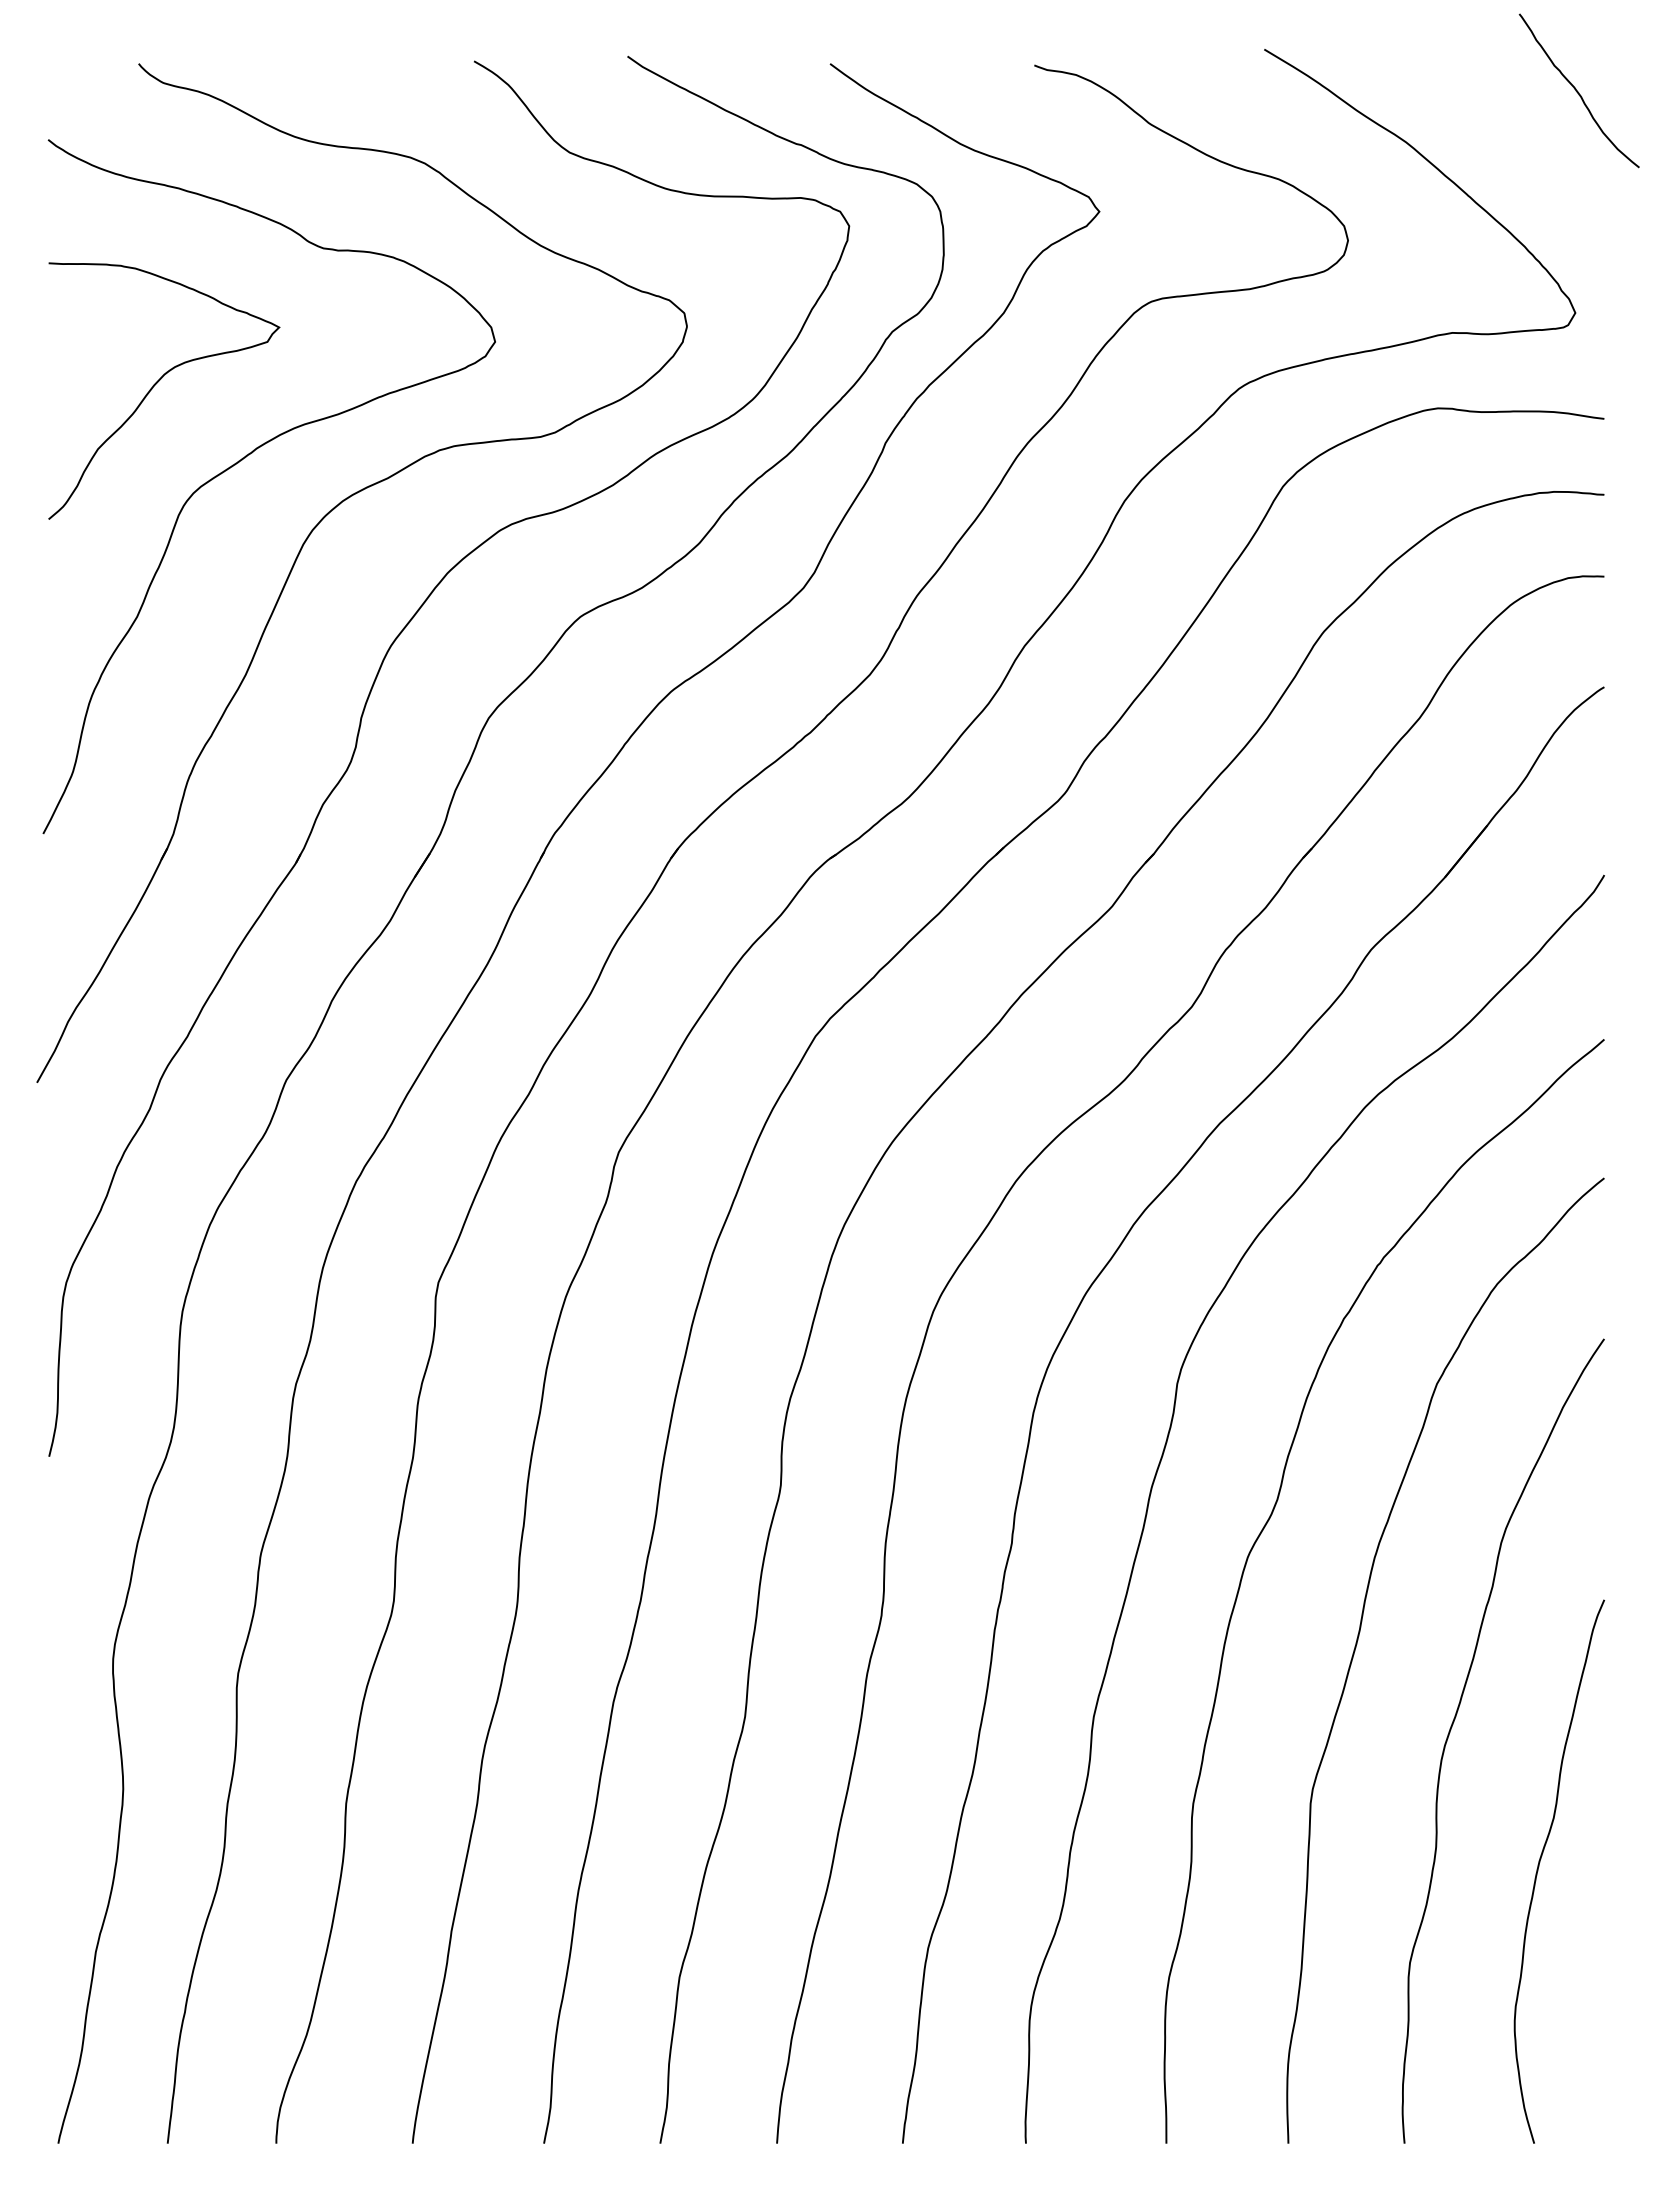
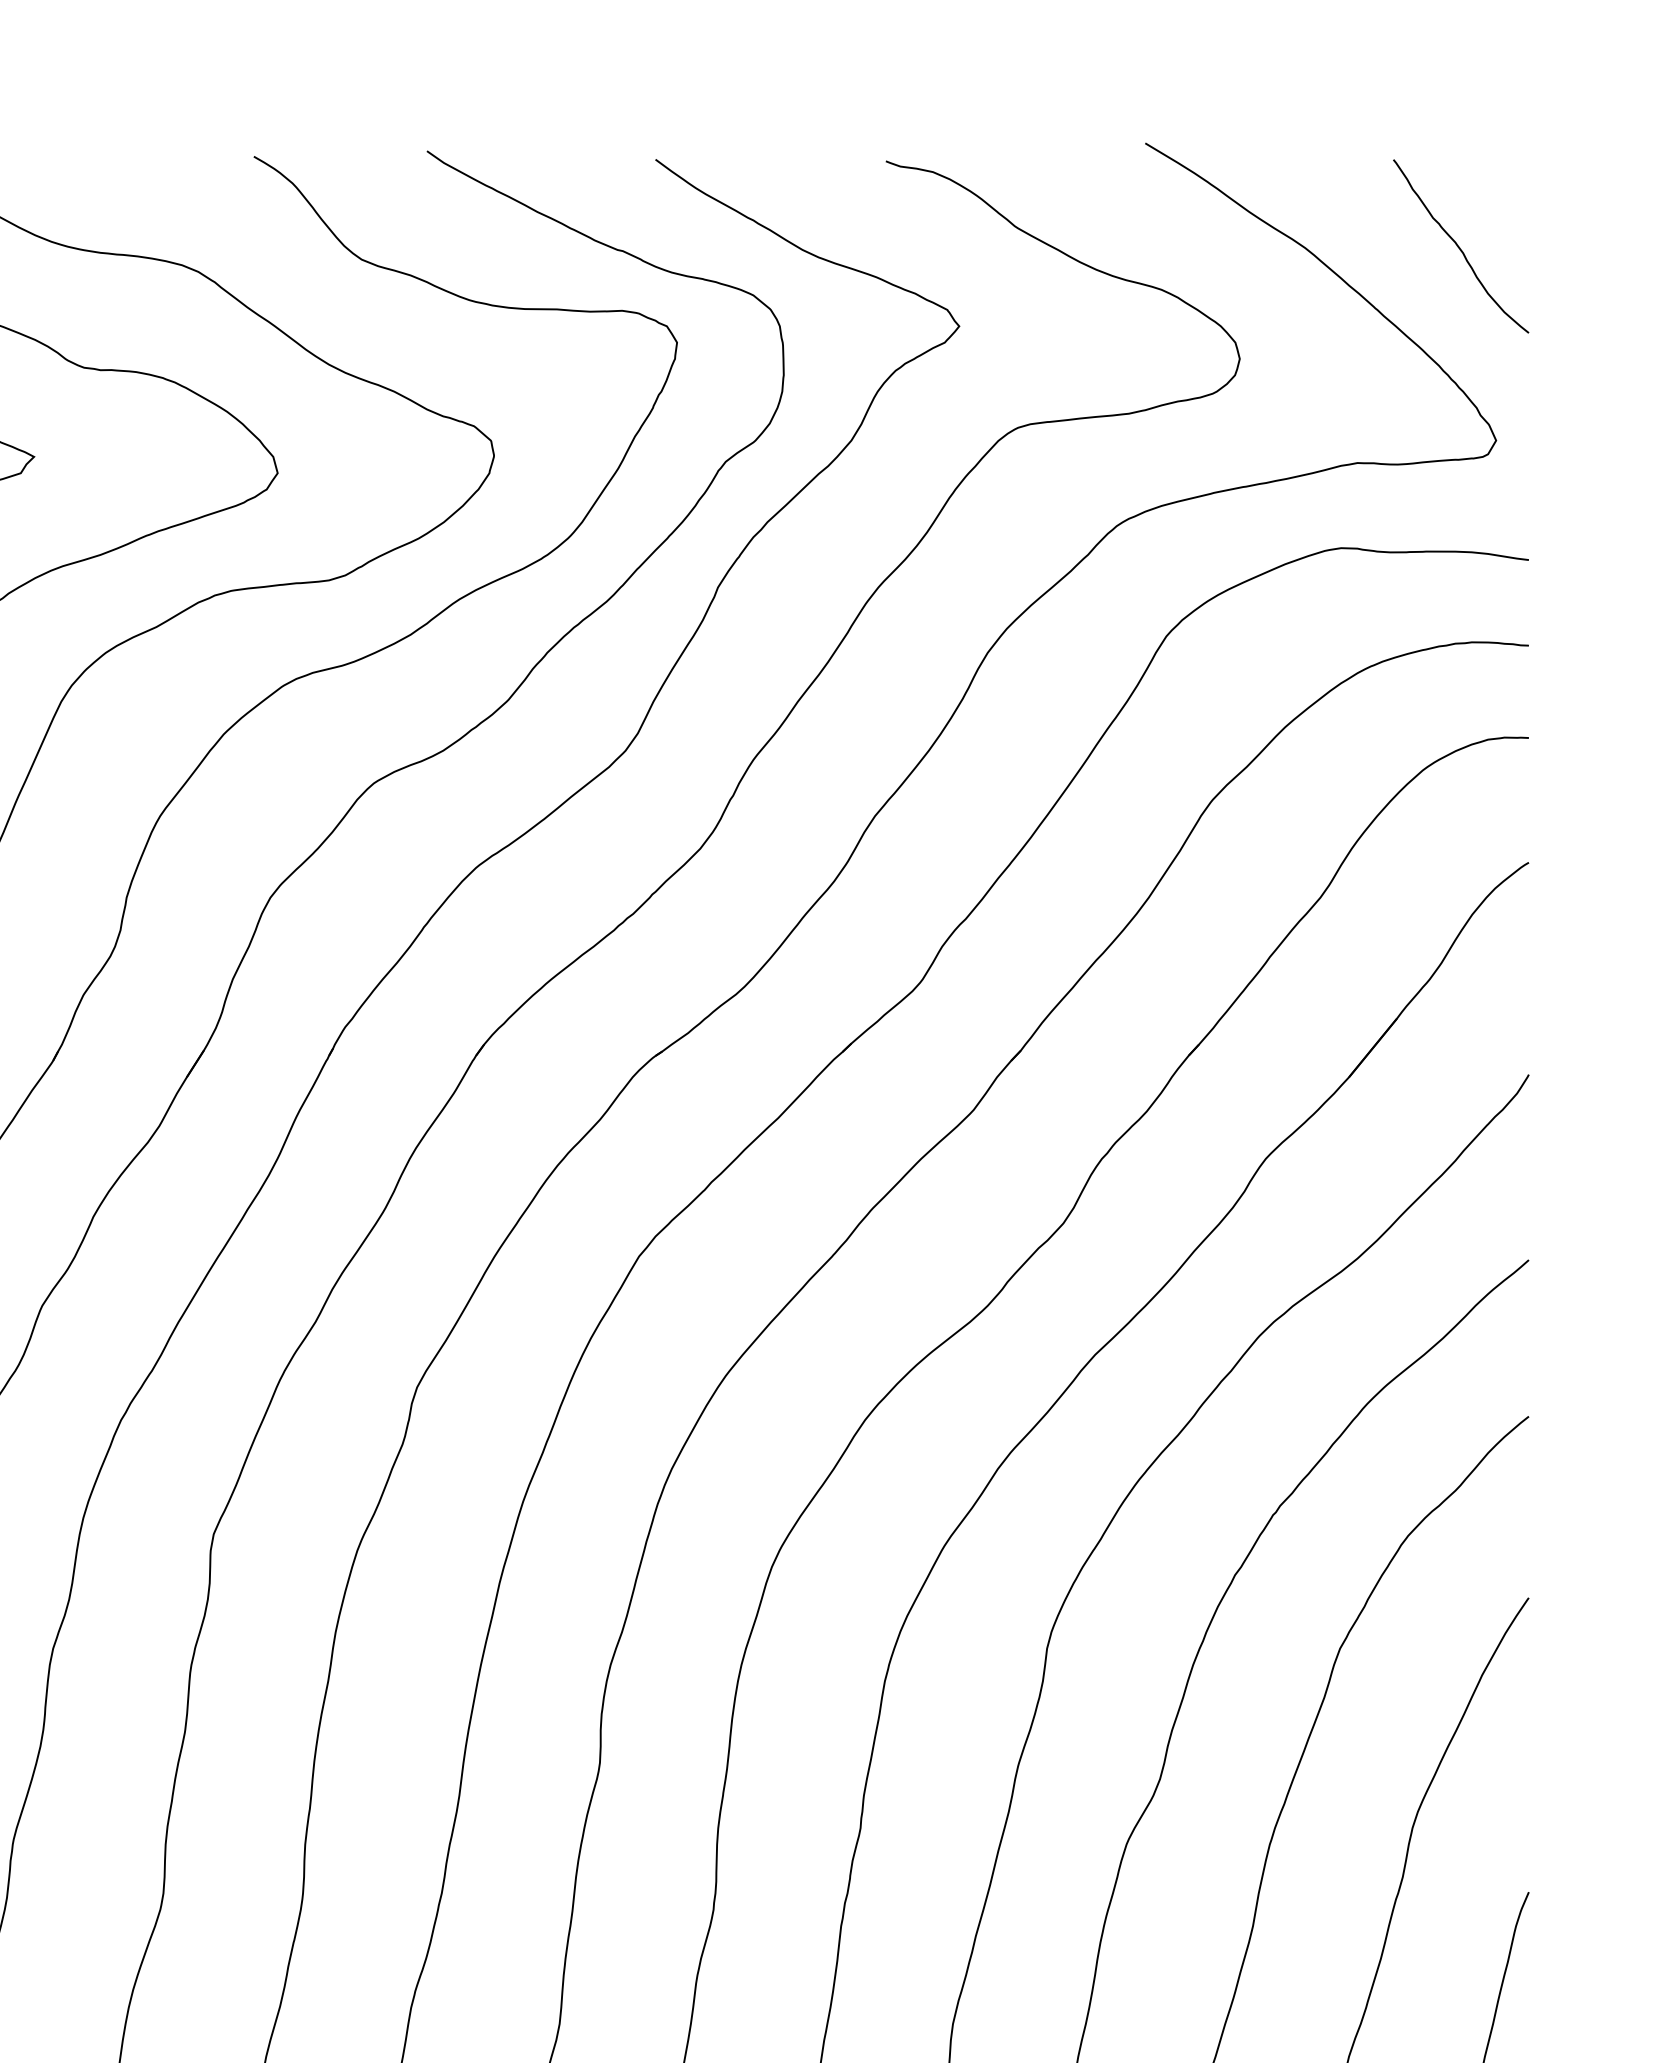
curve: (1577, 90) -> (1459, 246), moved

